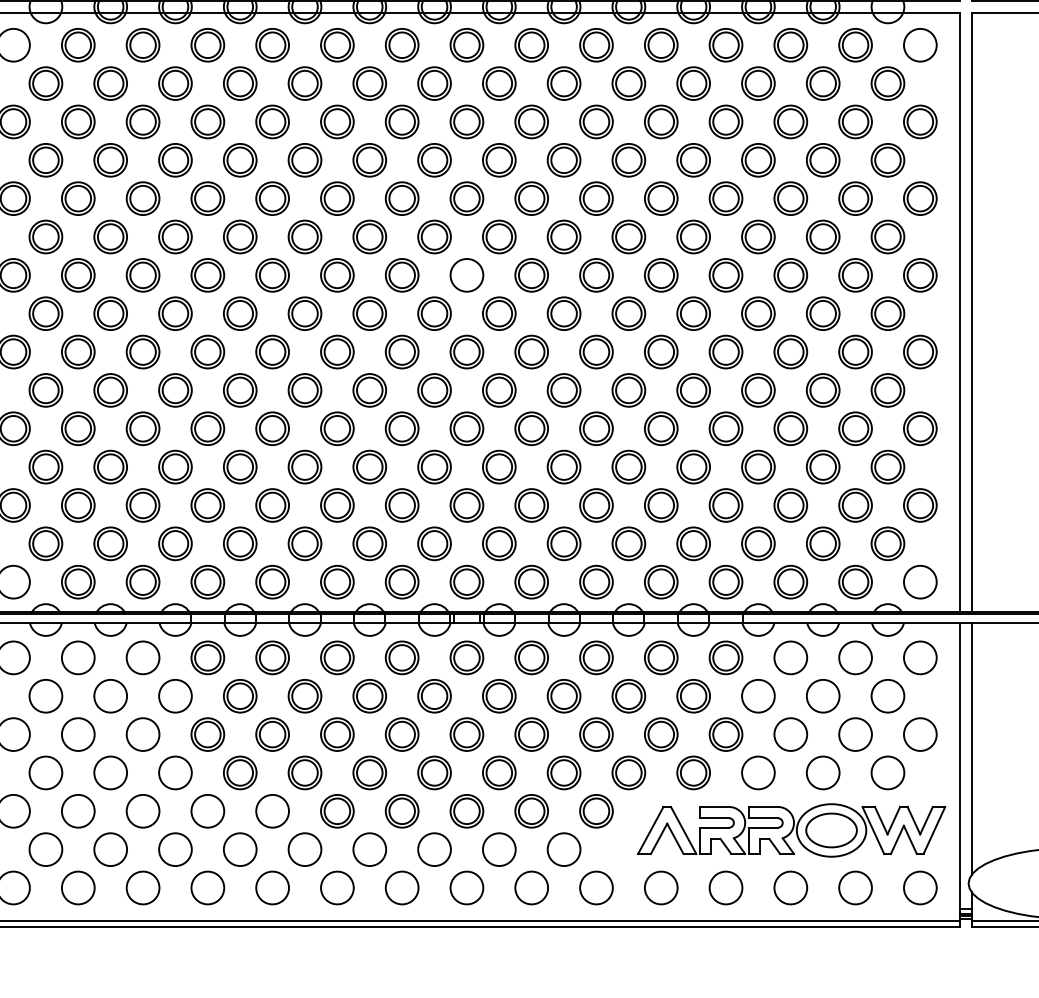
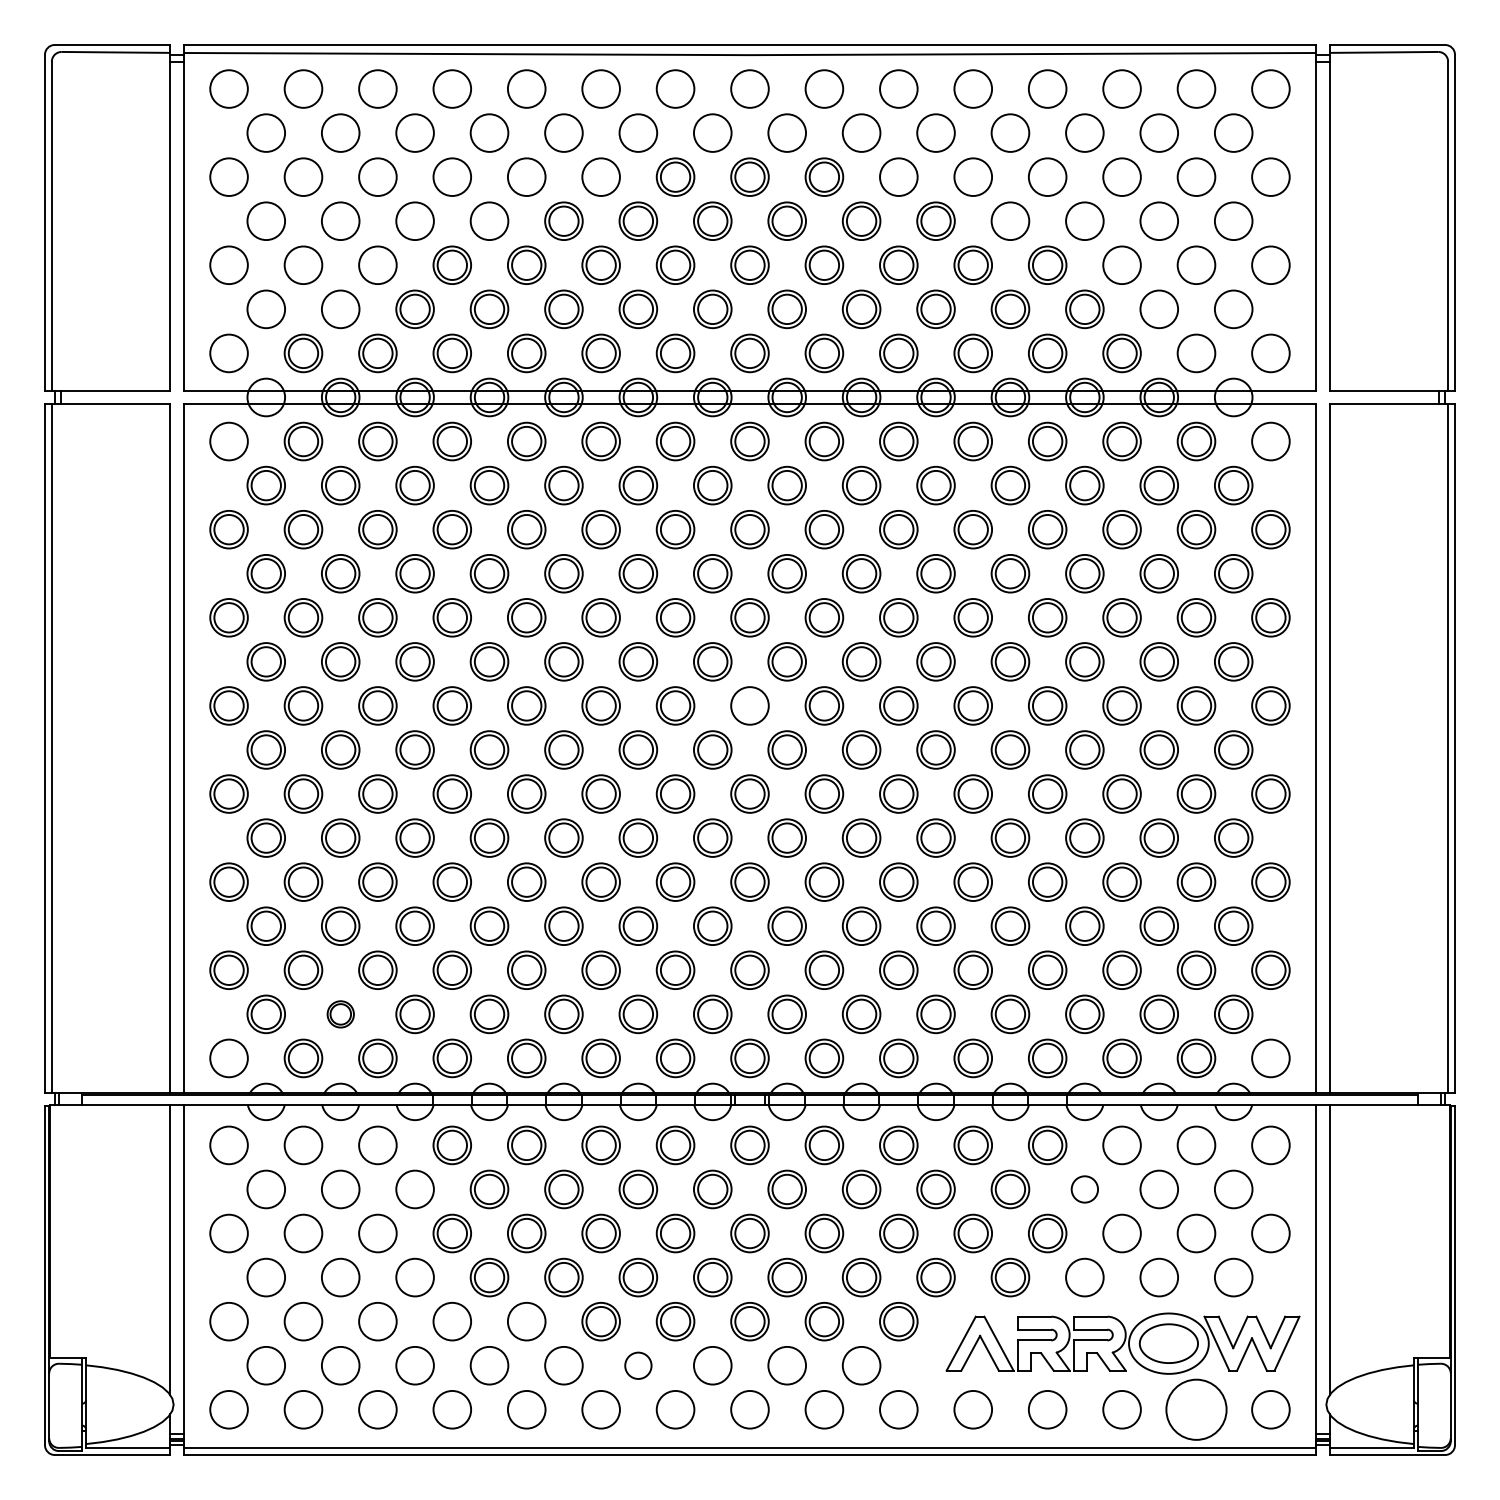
part: (110, 543) -> (340, 1014), size x0.7
circle: (758, 696) -> (1084, 1189), size x0.7
circle: (369, 849) -> (638, 1365), size x0.7
circle: (855, 887) -> (1196, 1409), size x1.6

